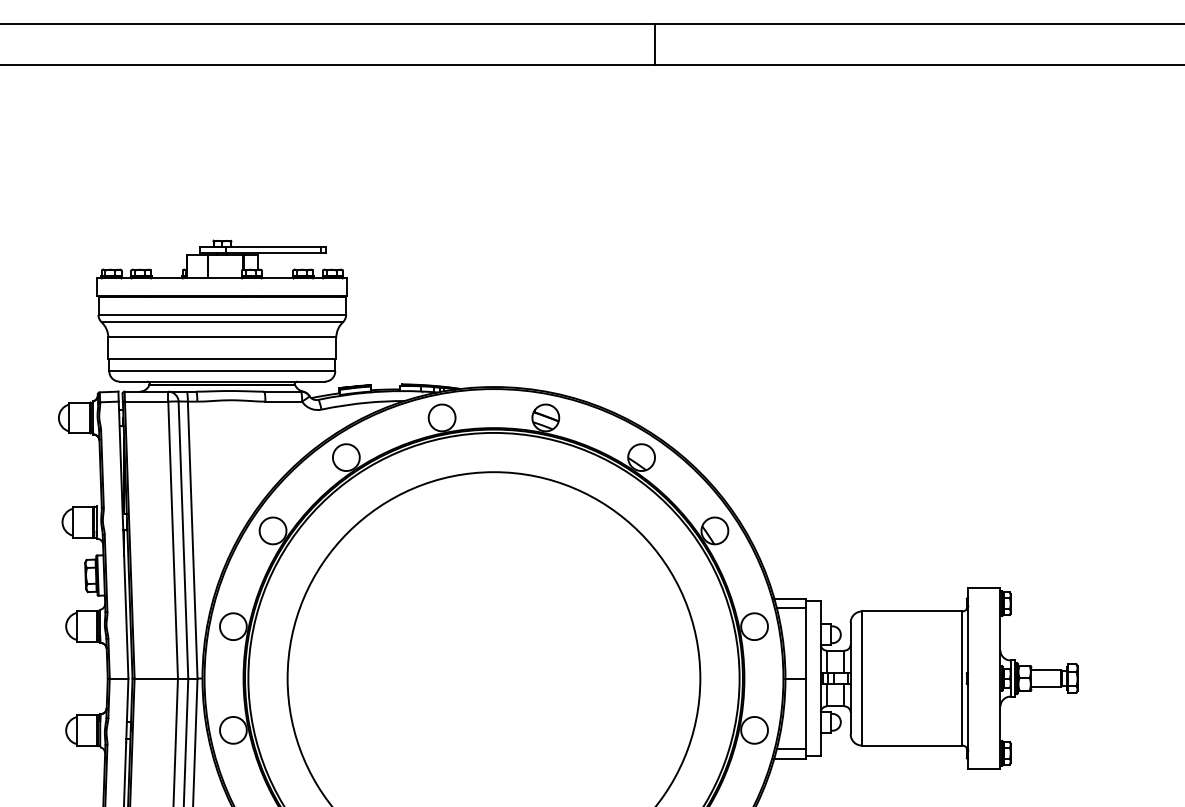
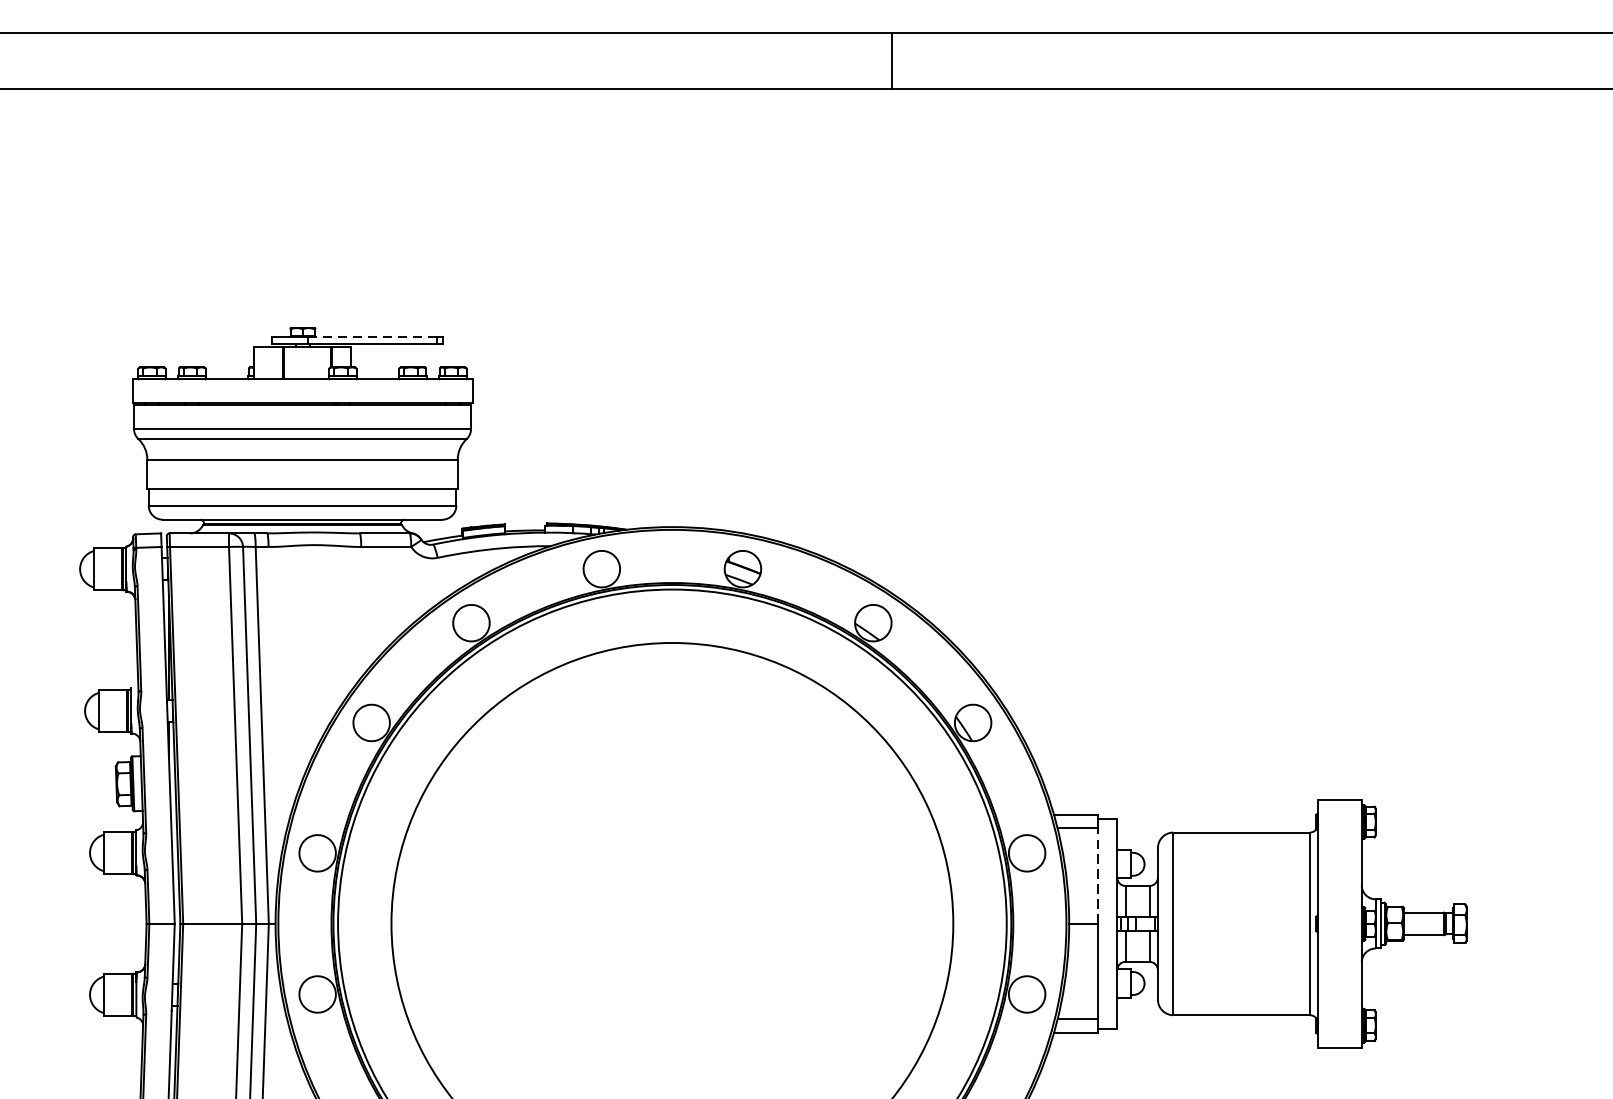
line: (273, 247) -> (372, 337), solid -> dashed
line: (806, 642) -> (1097, 874), solid -> dashed

